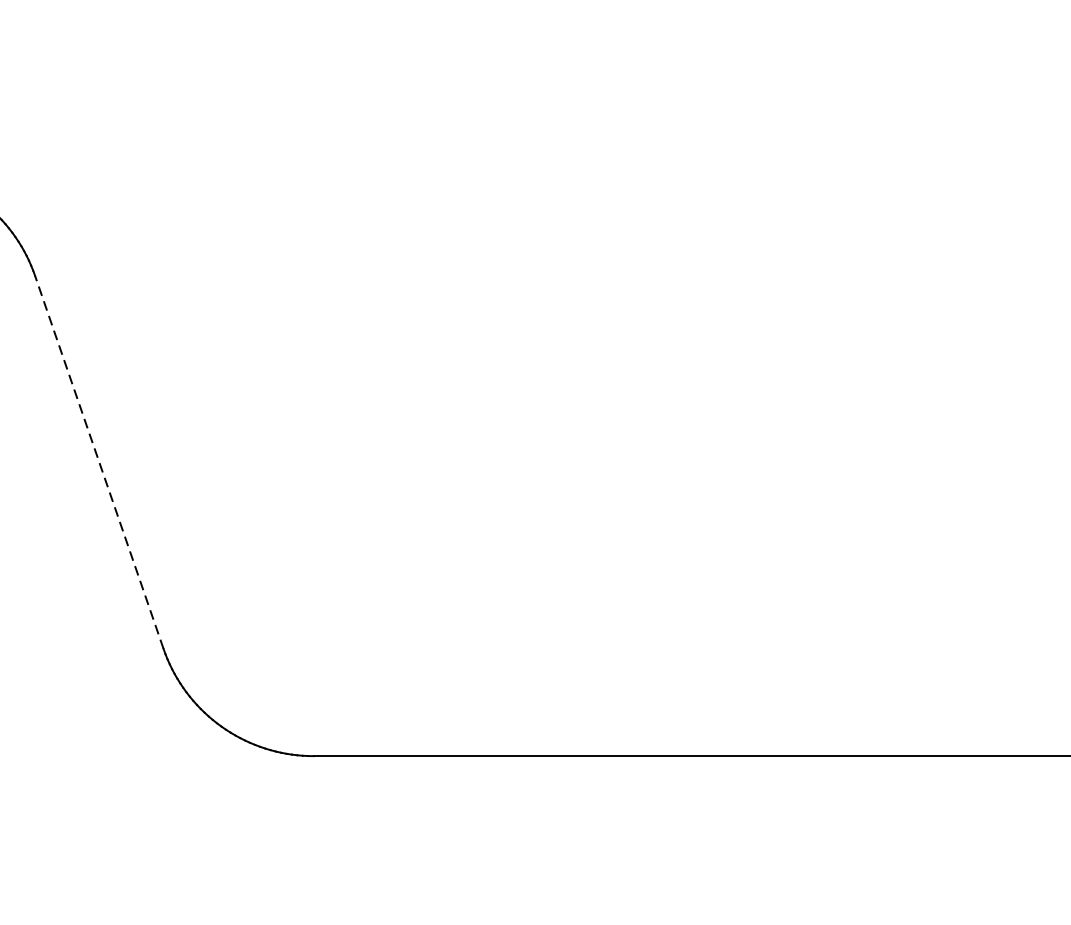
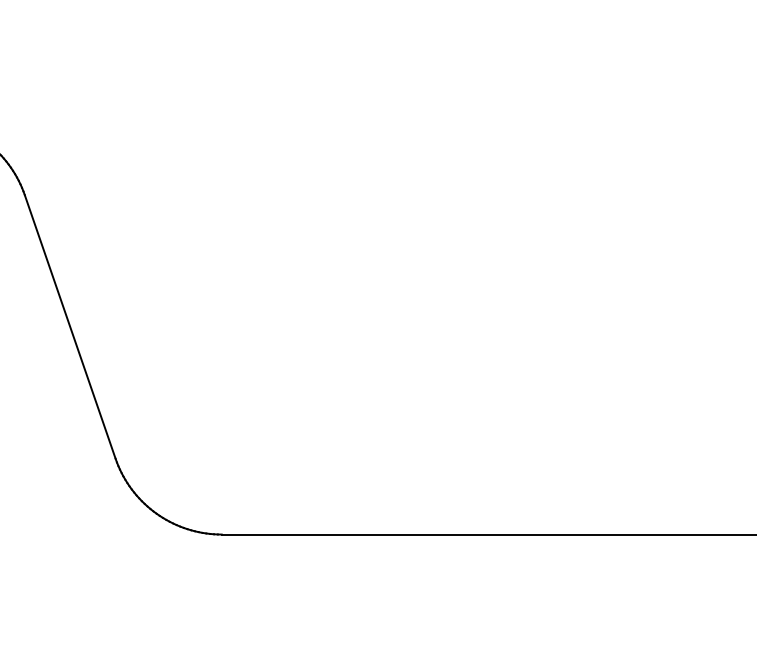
line: (99, 461) -> (70, 326), dashed -> solid

